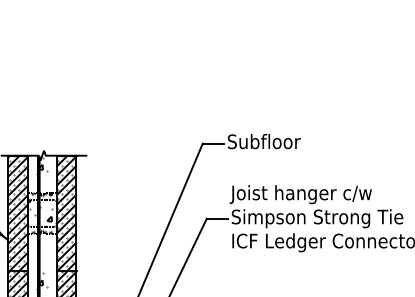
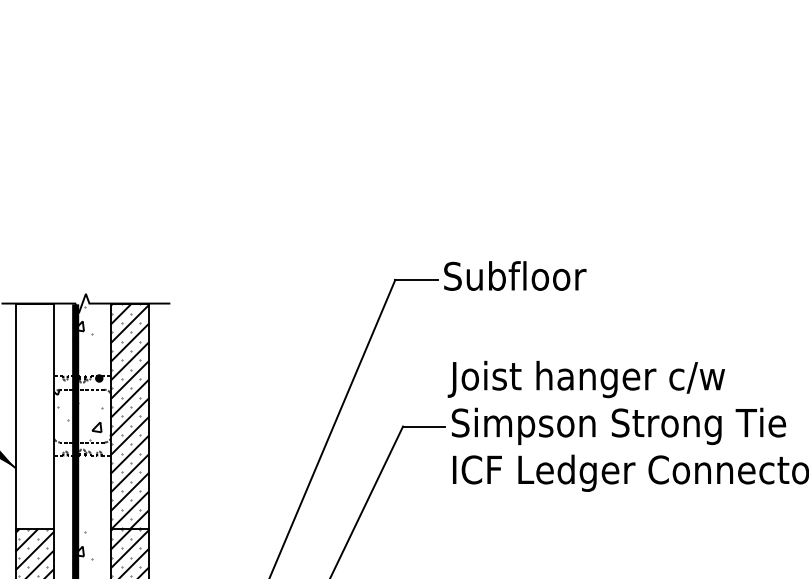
hatch: (17, 213) -> (34, 416), removed

